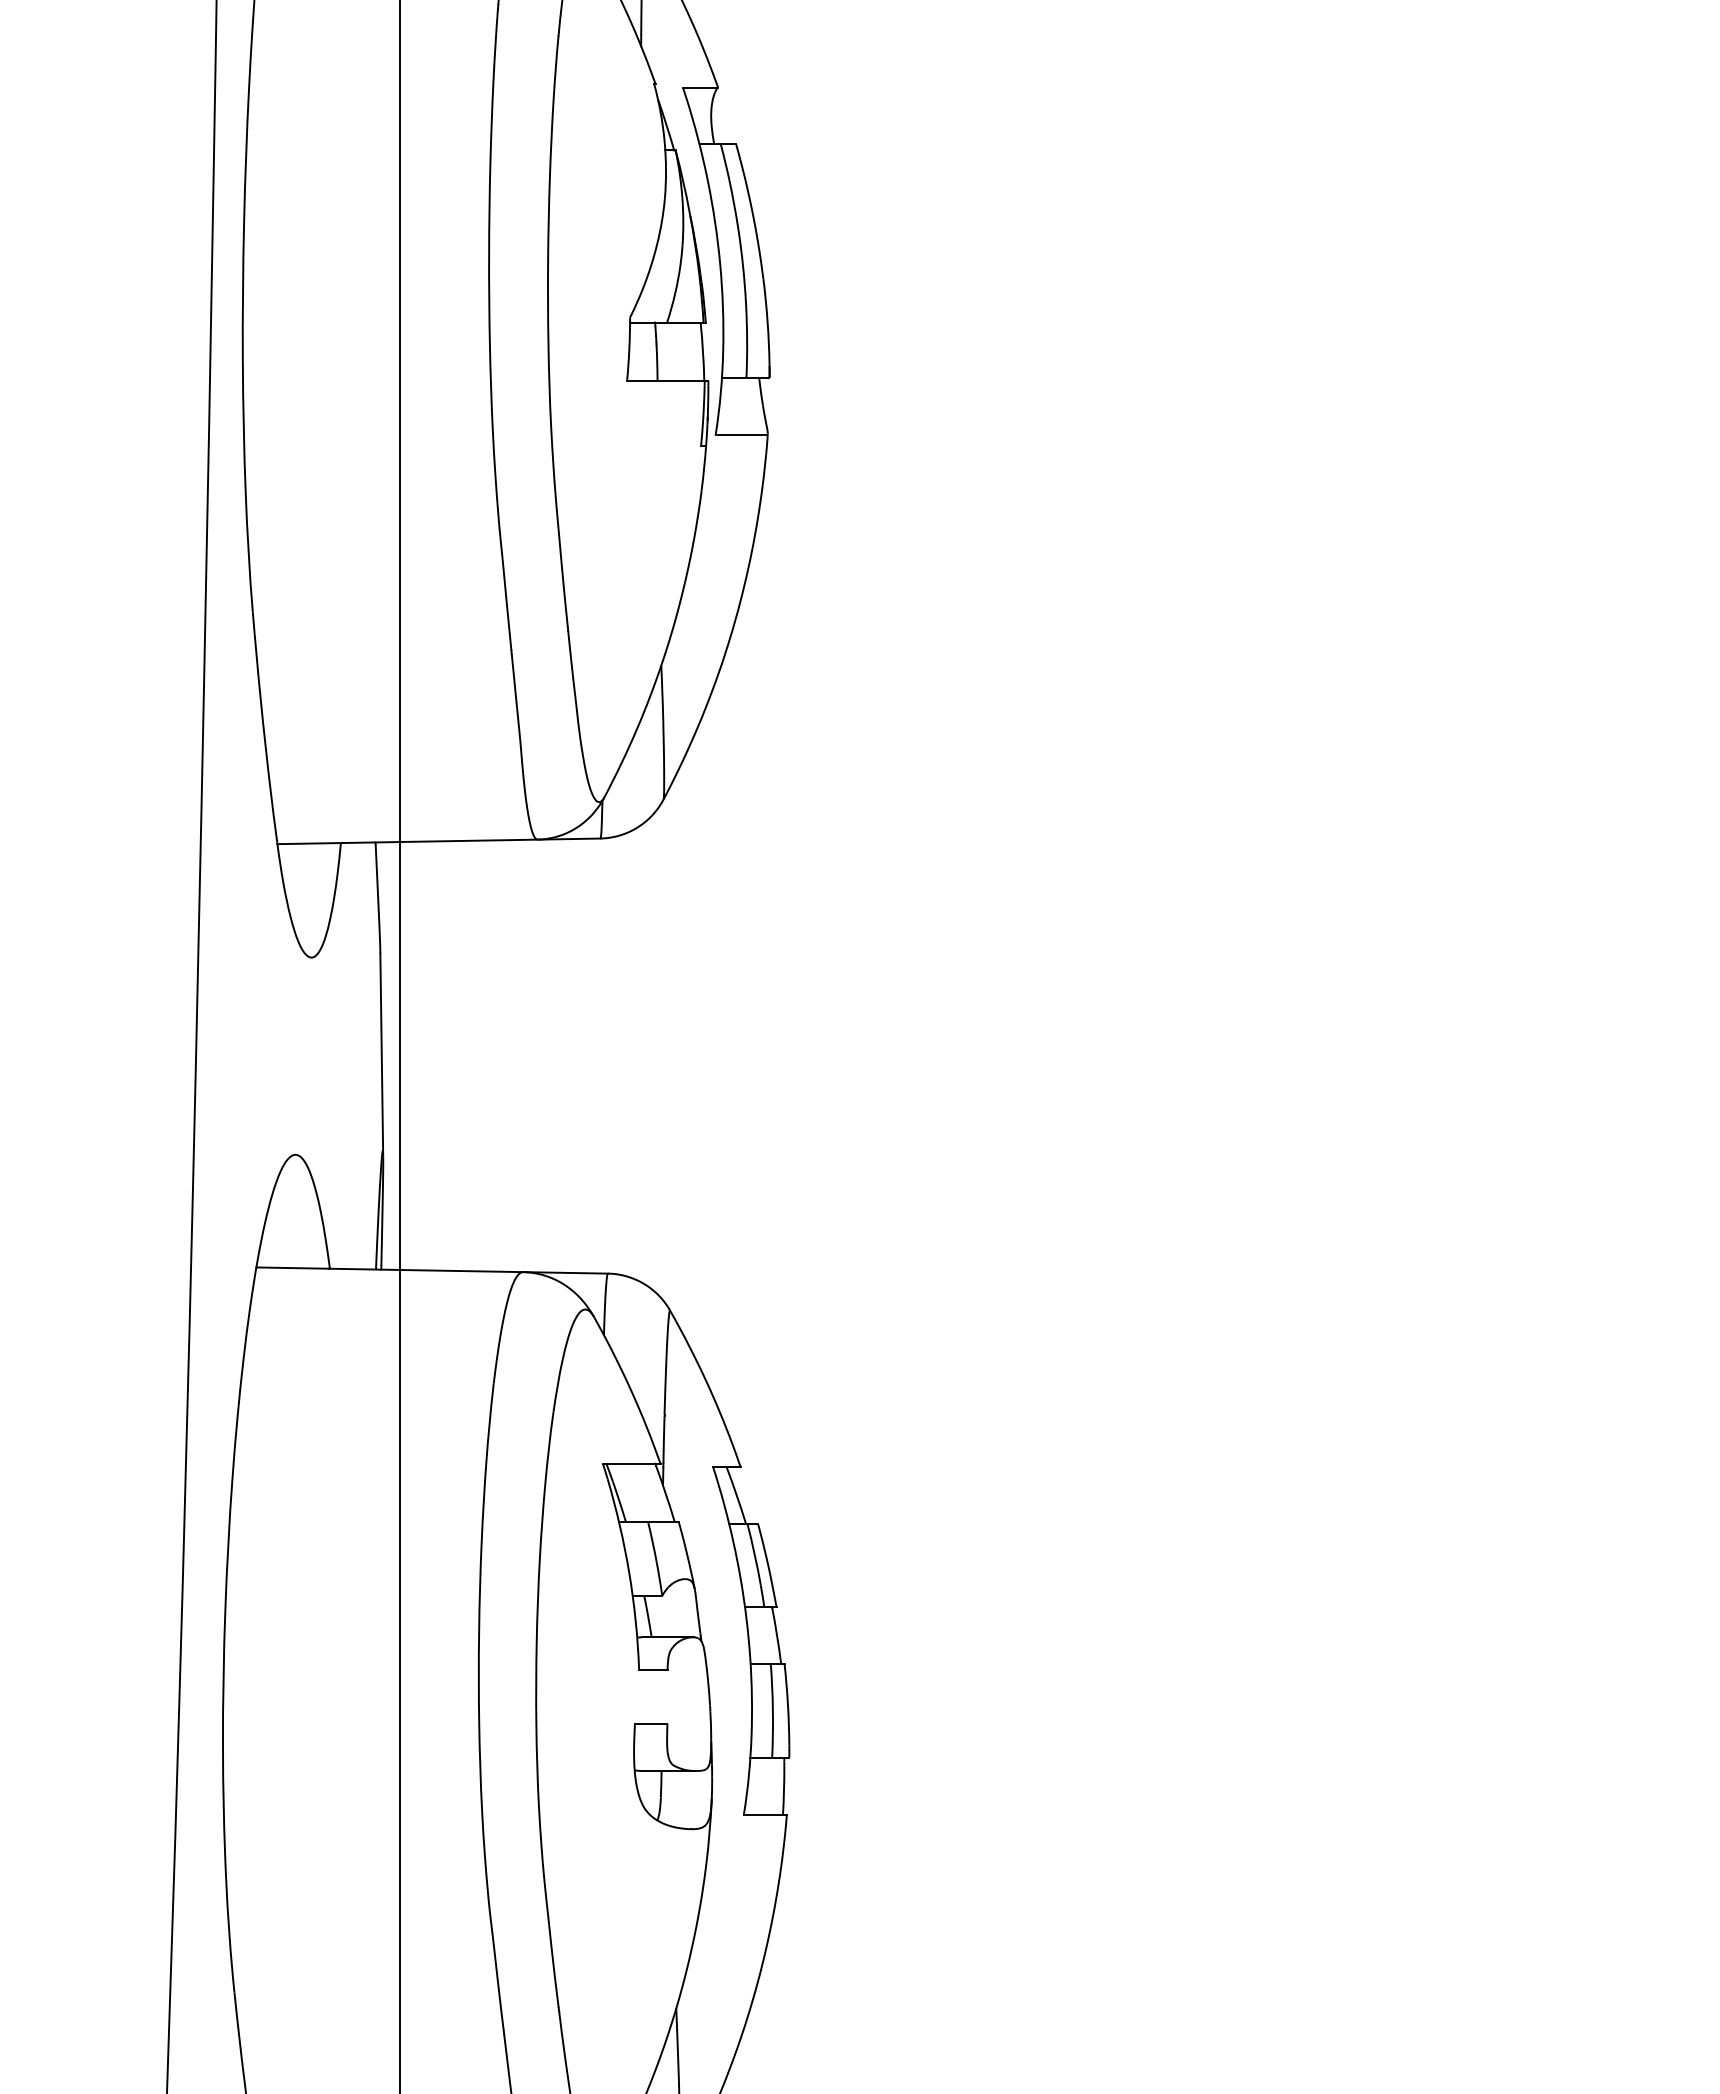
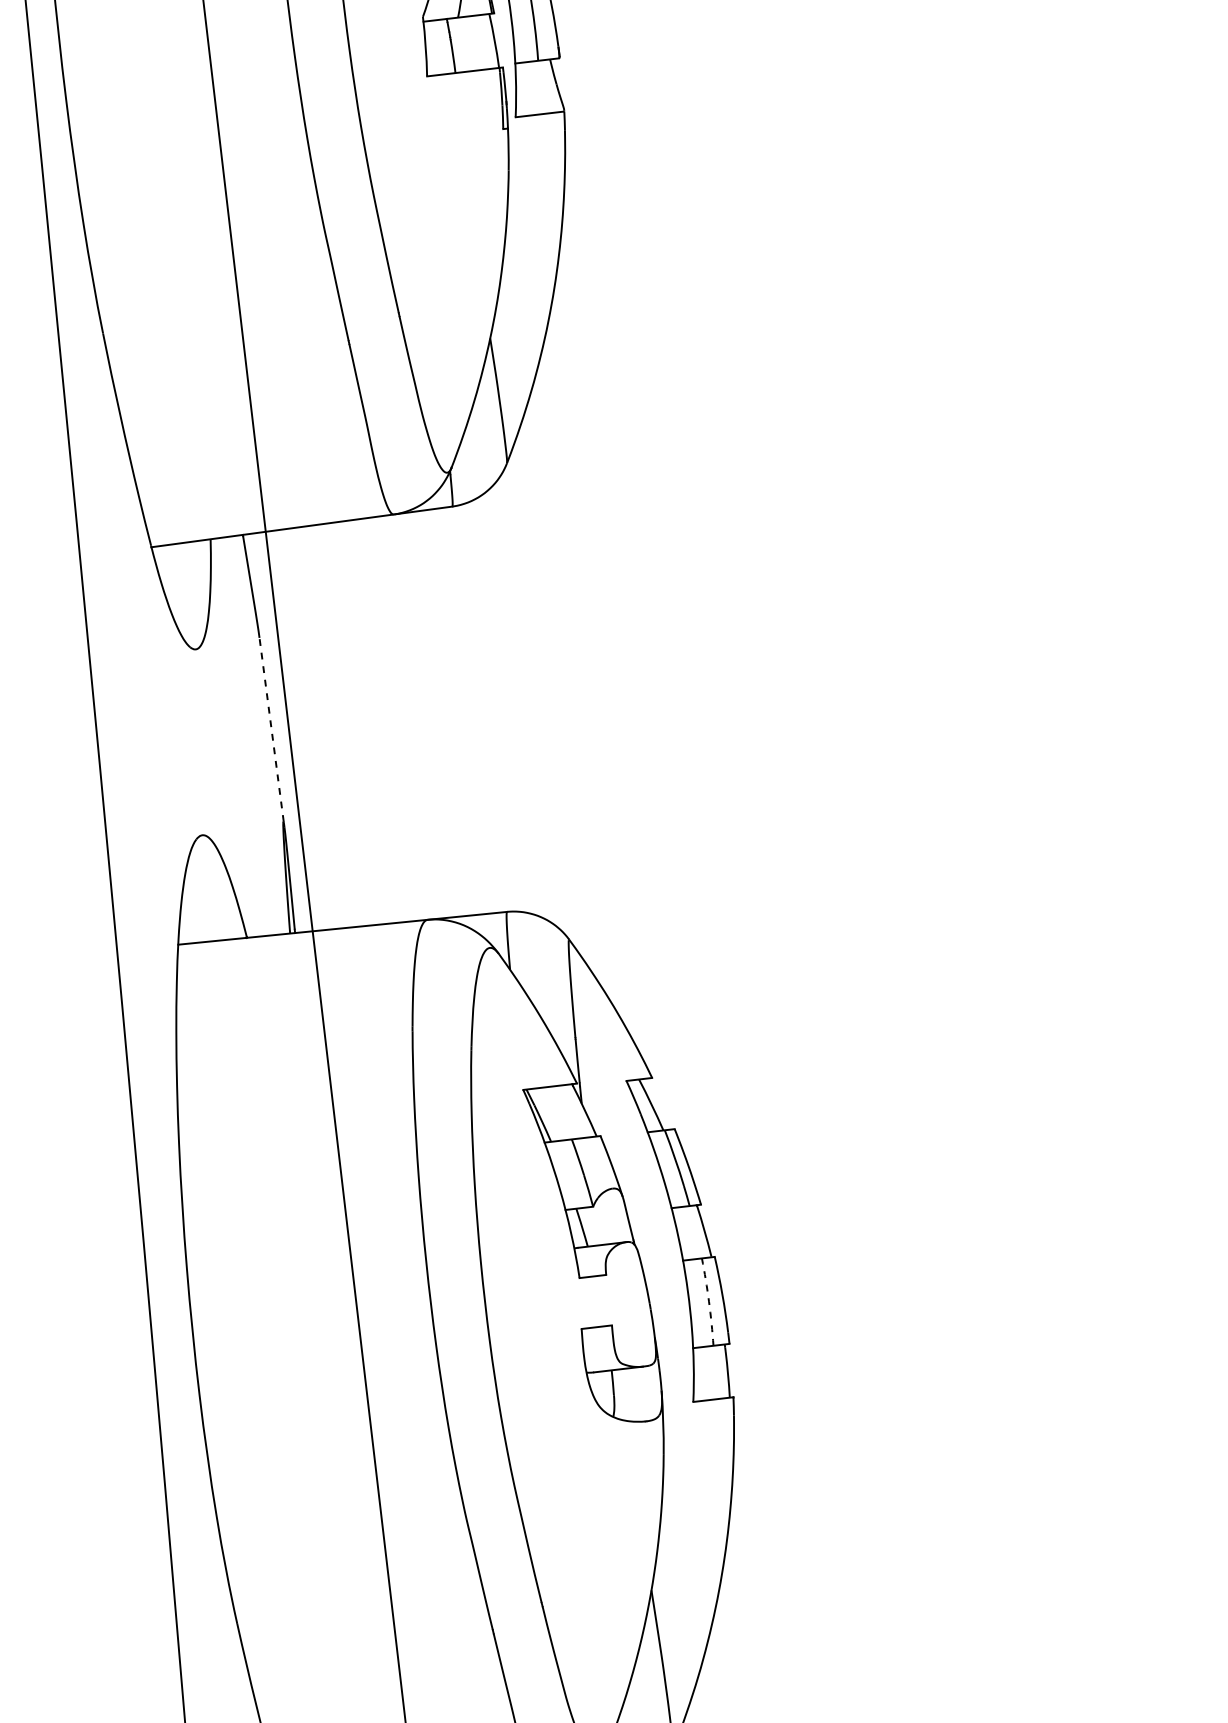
line: (381, 1052) -> (271, 730), solid -> dashed
arc: (772, 1710) -> (708, 1301), solid -> dashed

